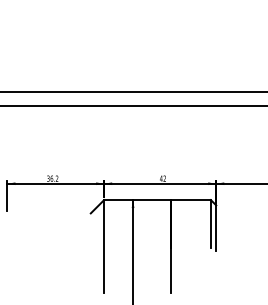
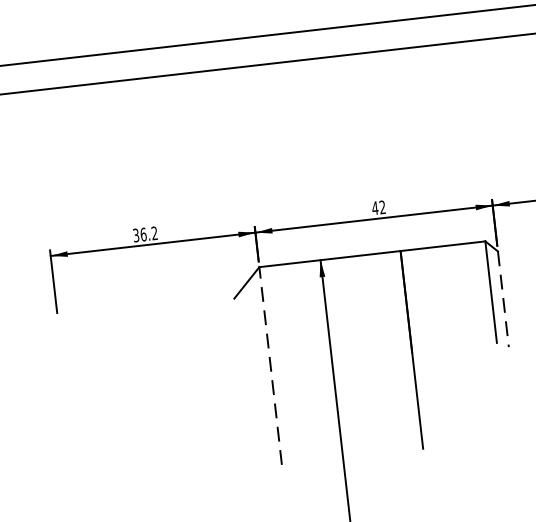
line: (216, 228) -> (504, 300), solid -> dashed
line: (104, 246) -> (271, 365), solid -> dashed

